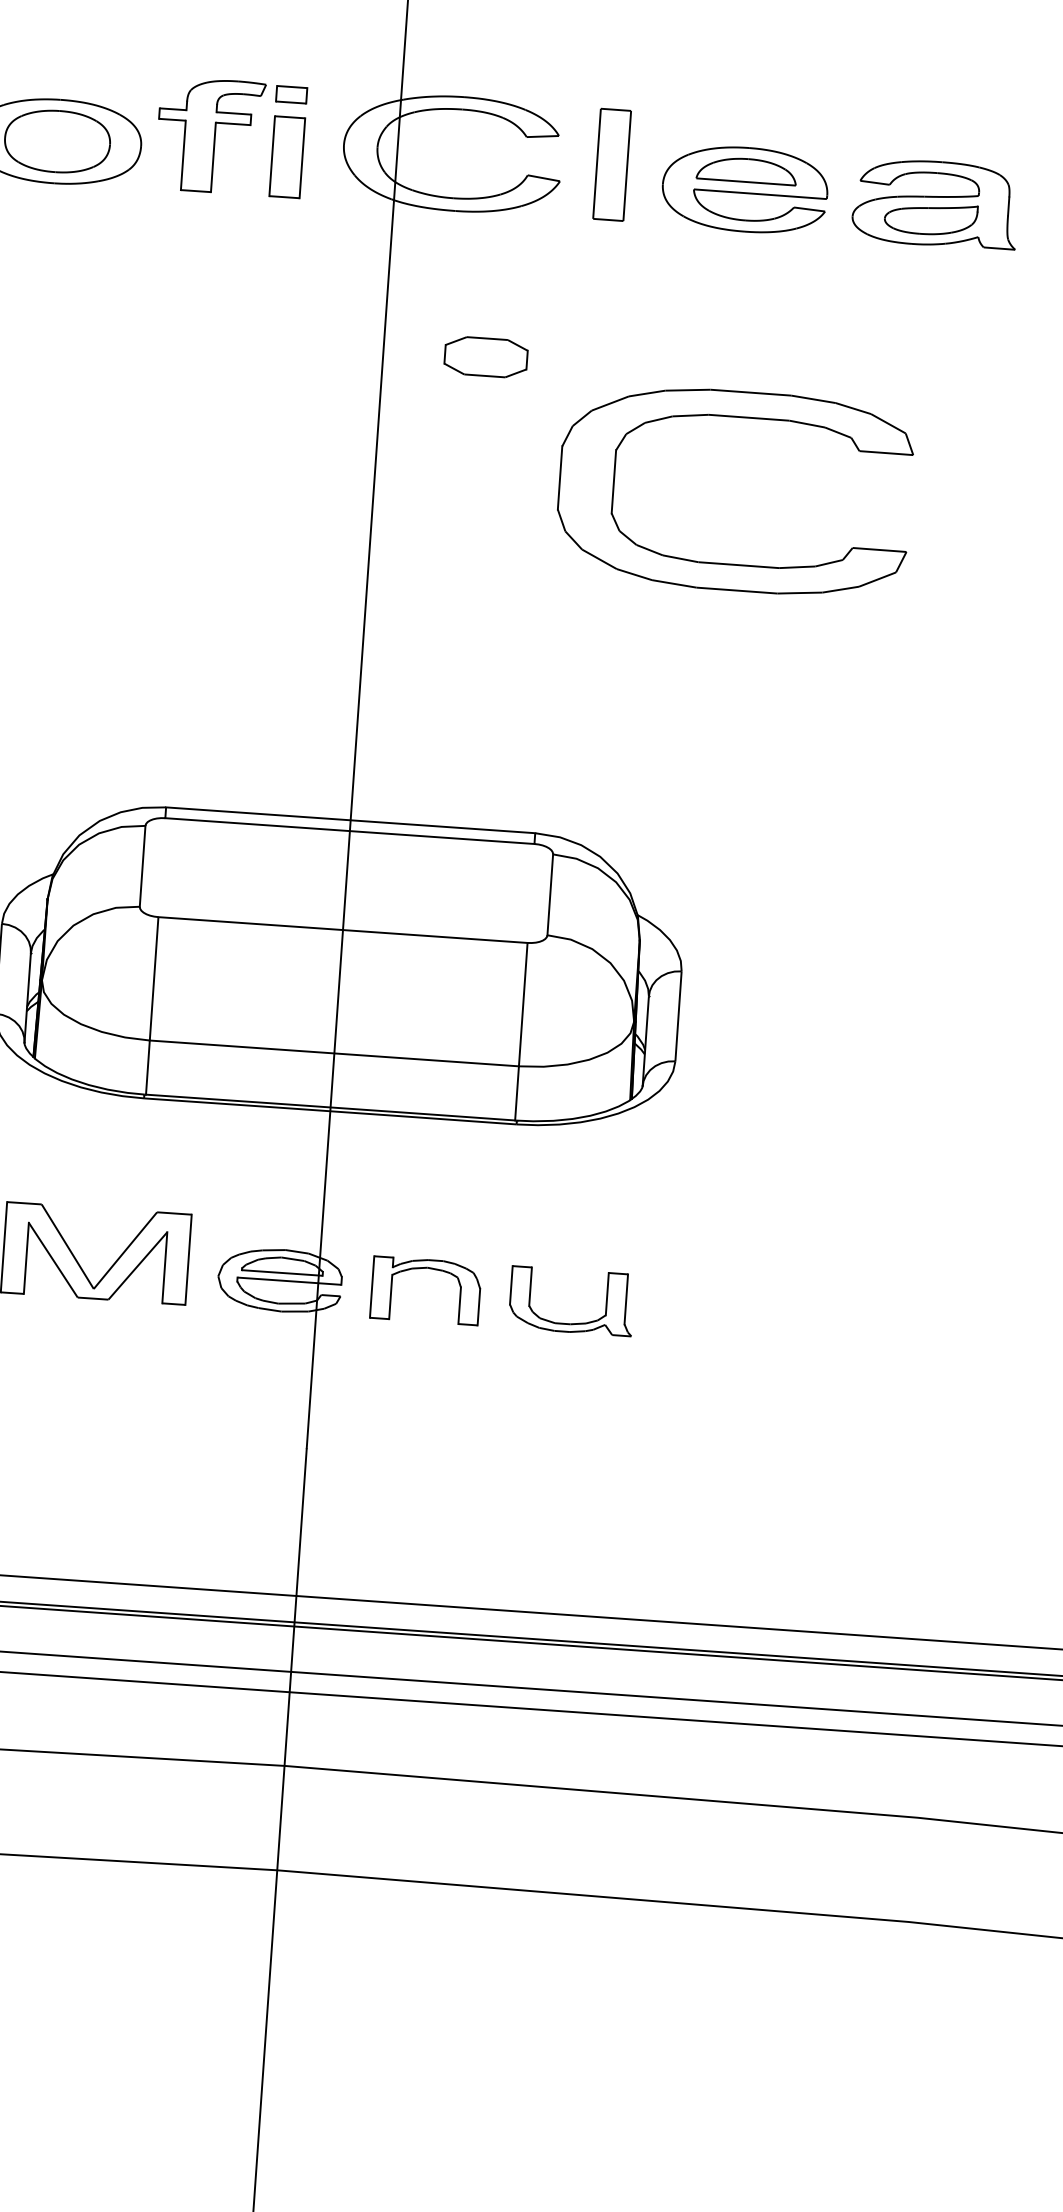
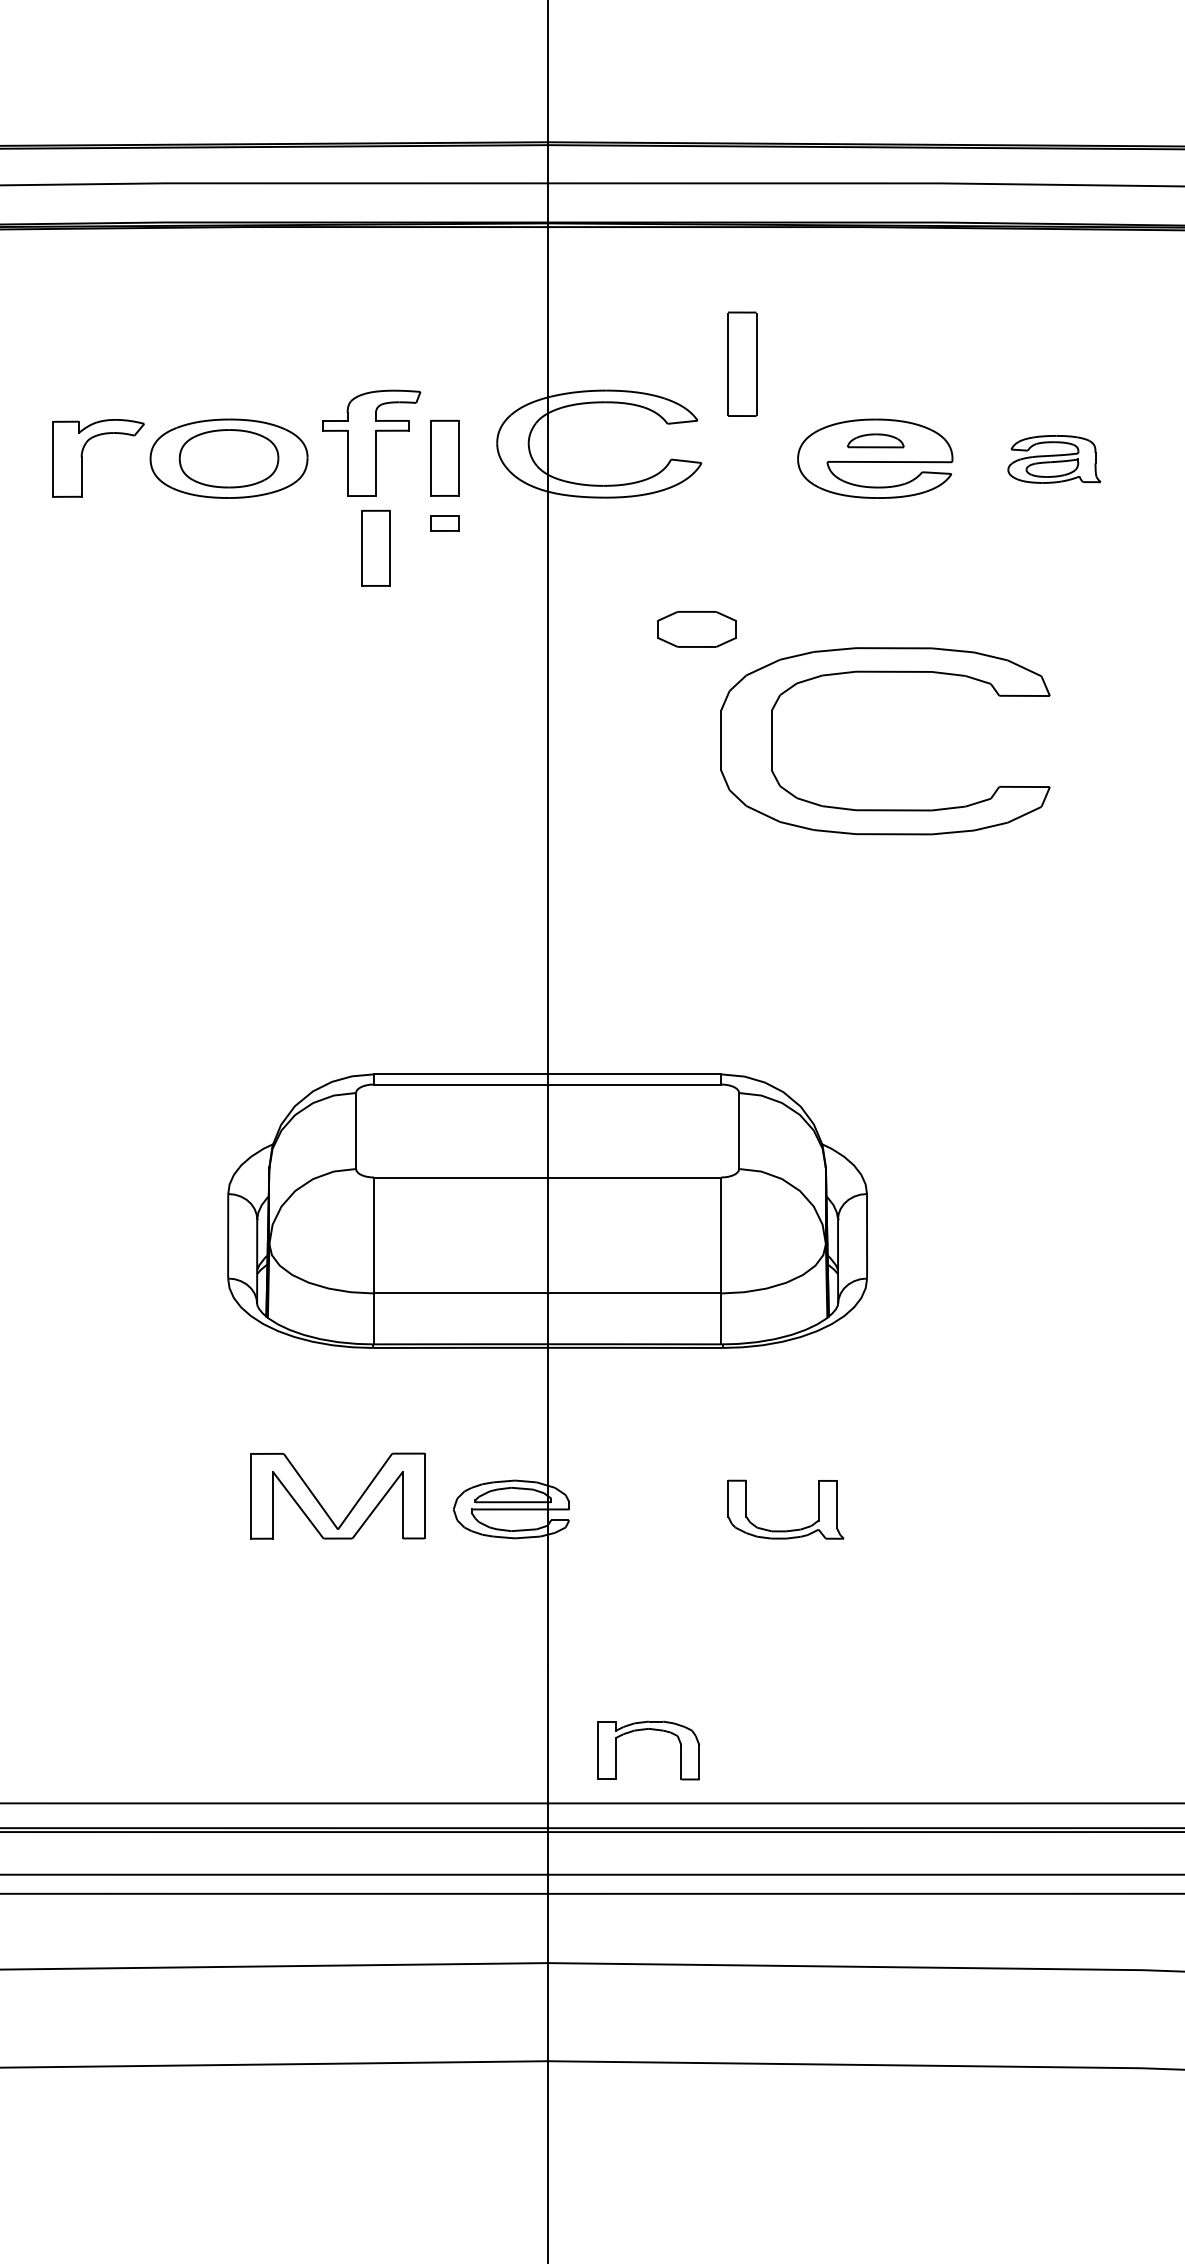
part: (291, 94) -> (444, 523), moved
part: (612, 164) -> (742, 363), moved
part: (746, 170) -> (875, 440), size x0.6
part: (935, 203) -> (1054, 459), size x0.6
part: (206, 246) -> (375, 547), added
part: (485, 357) -> (696, 629), moved
part: (423, 1269) -> (645, 1730), moved

